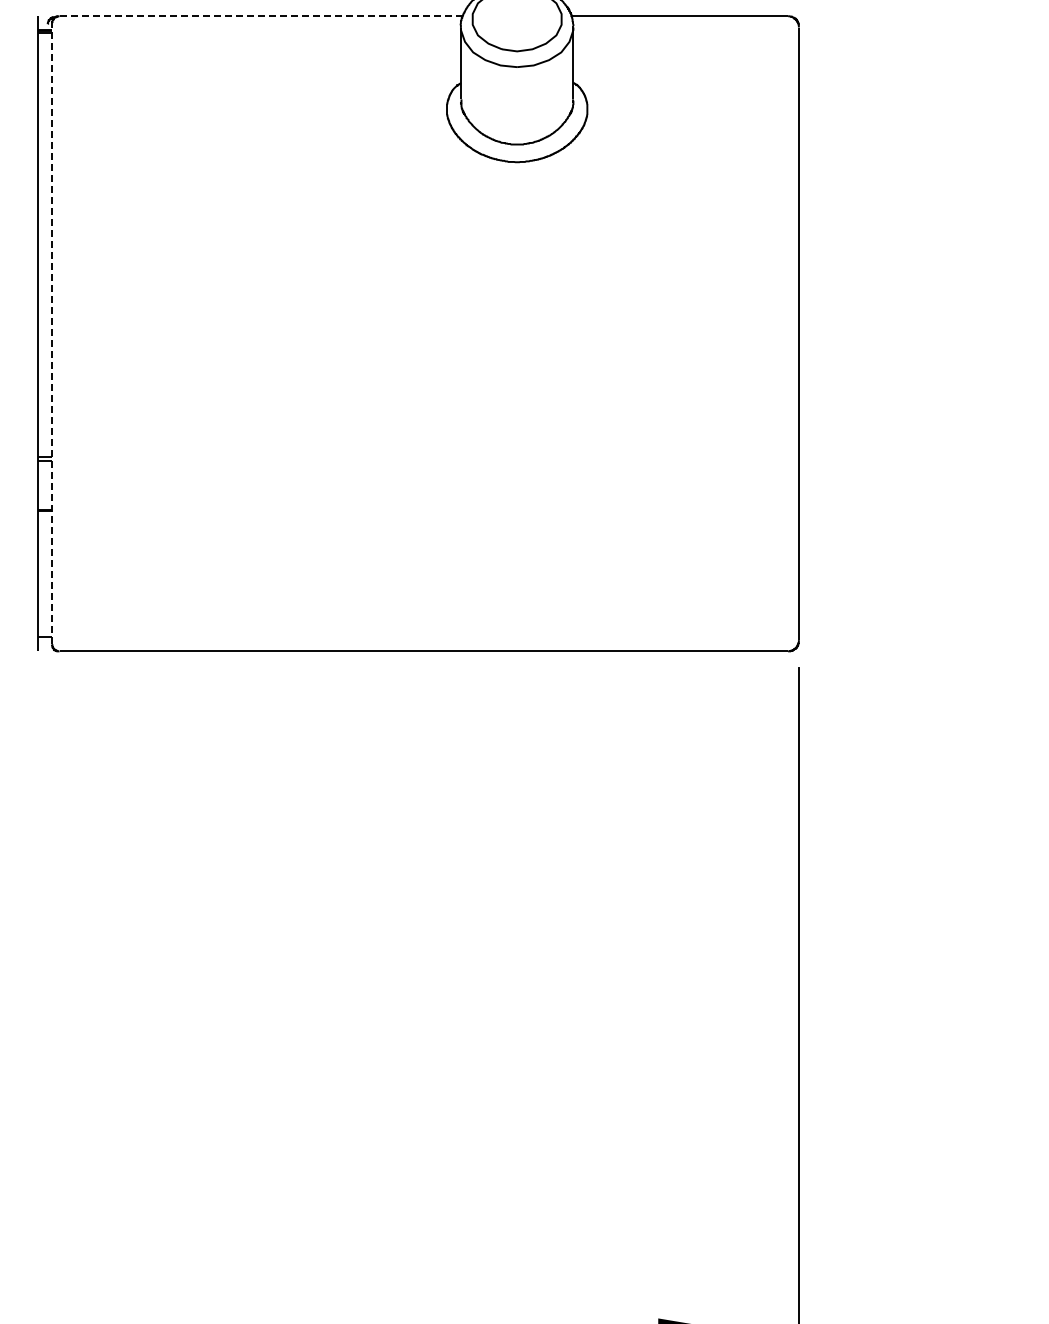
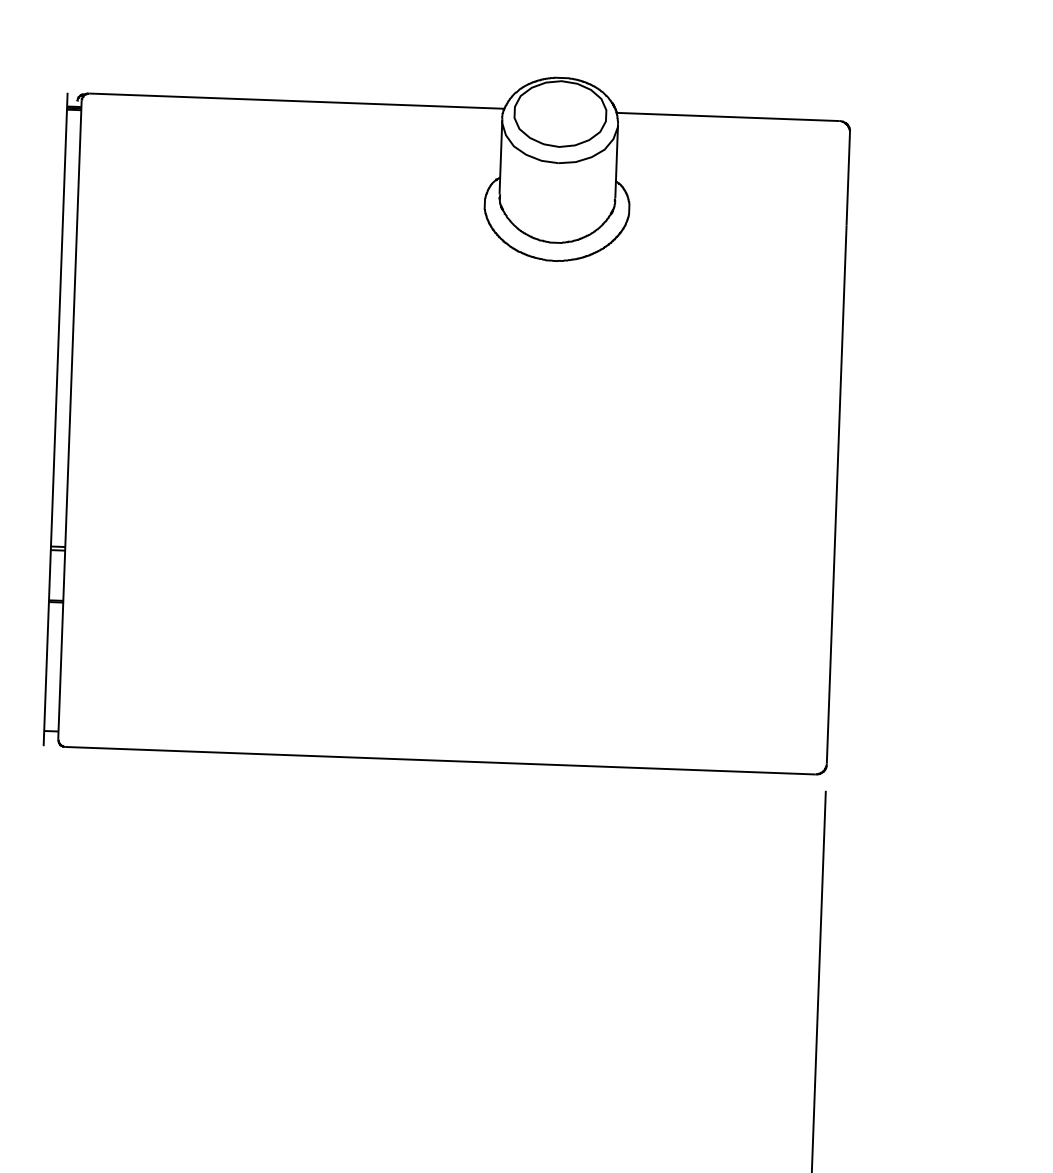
line: (261, 16) -> (297, 101), dashed -> solid
line: (51, 333) -> (69, 419), dashed -> solid

